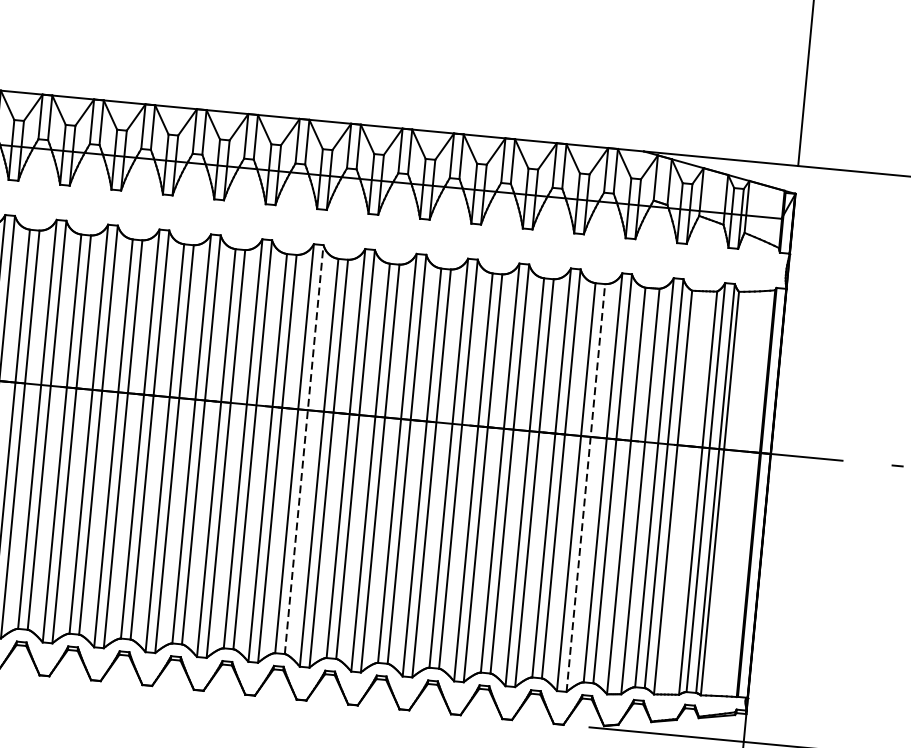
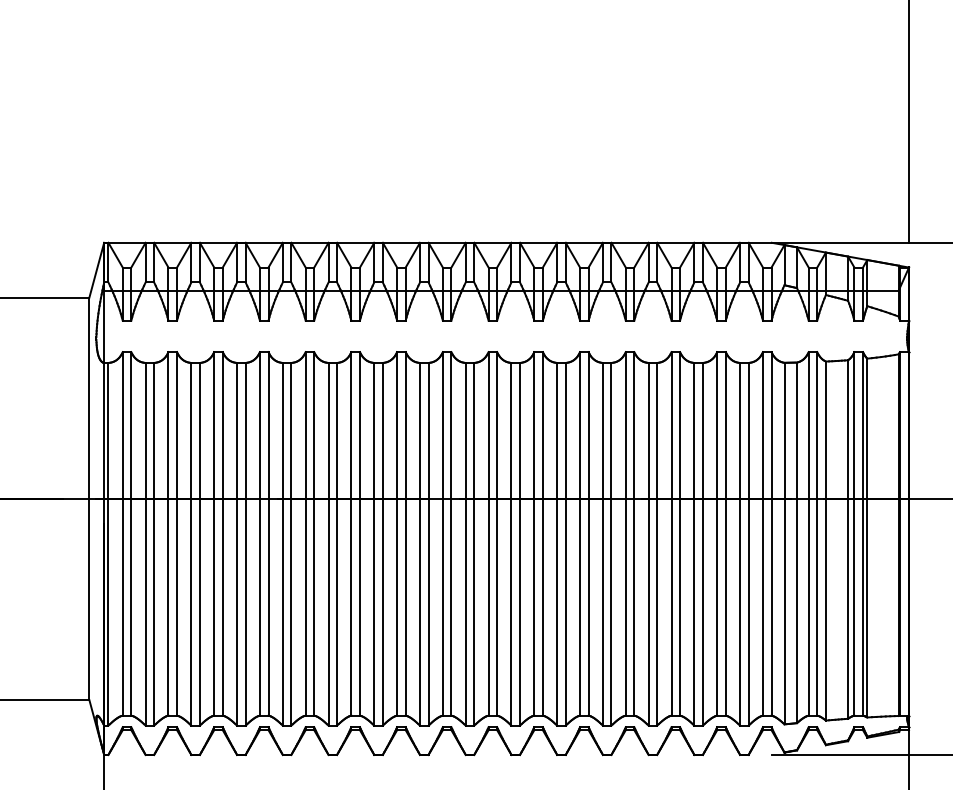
line: (304, 449) -> (497, 533), dashed -> solid
line: (585, 487) -> (748, 543), dashed -> solid

